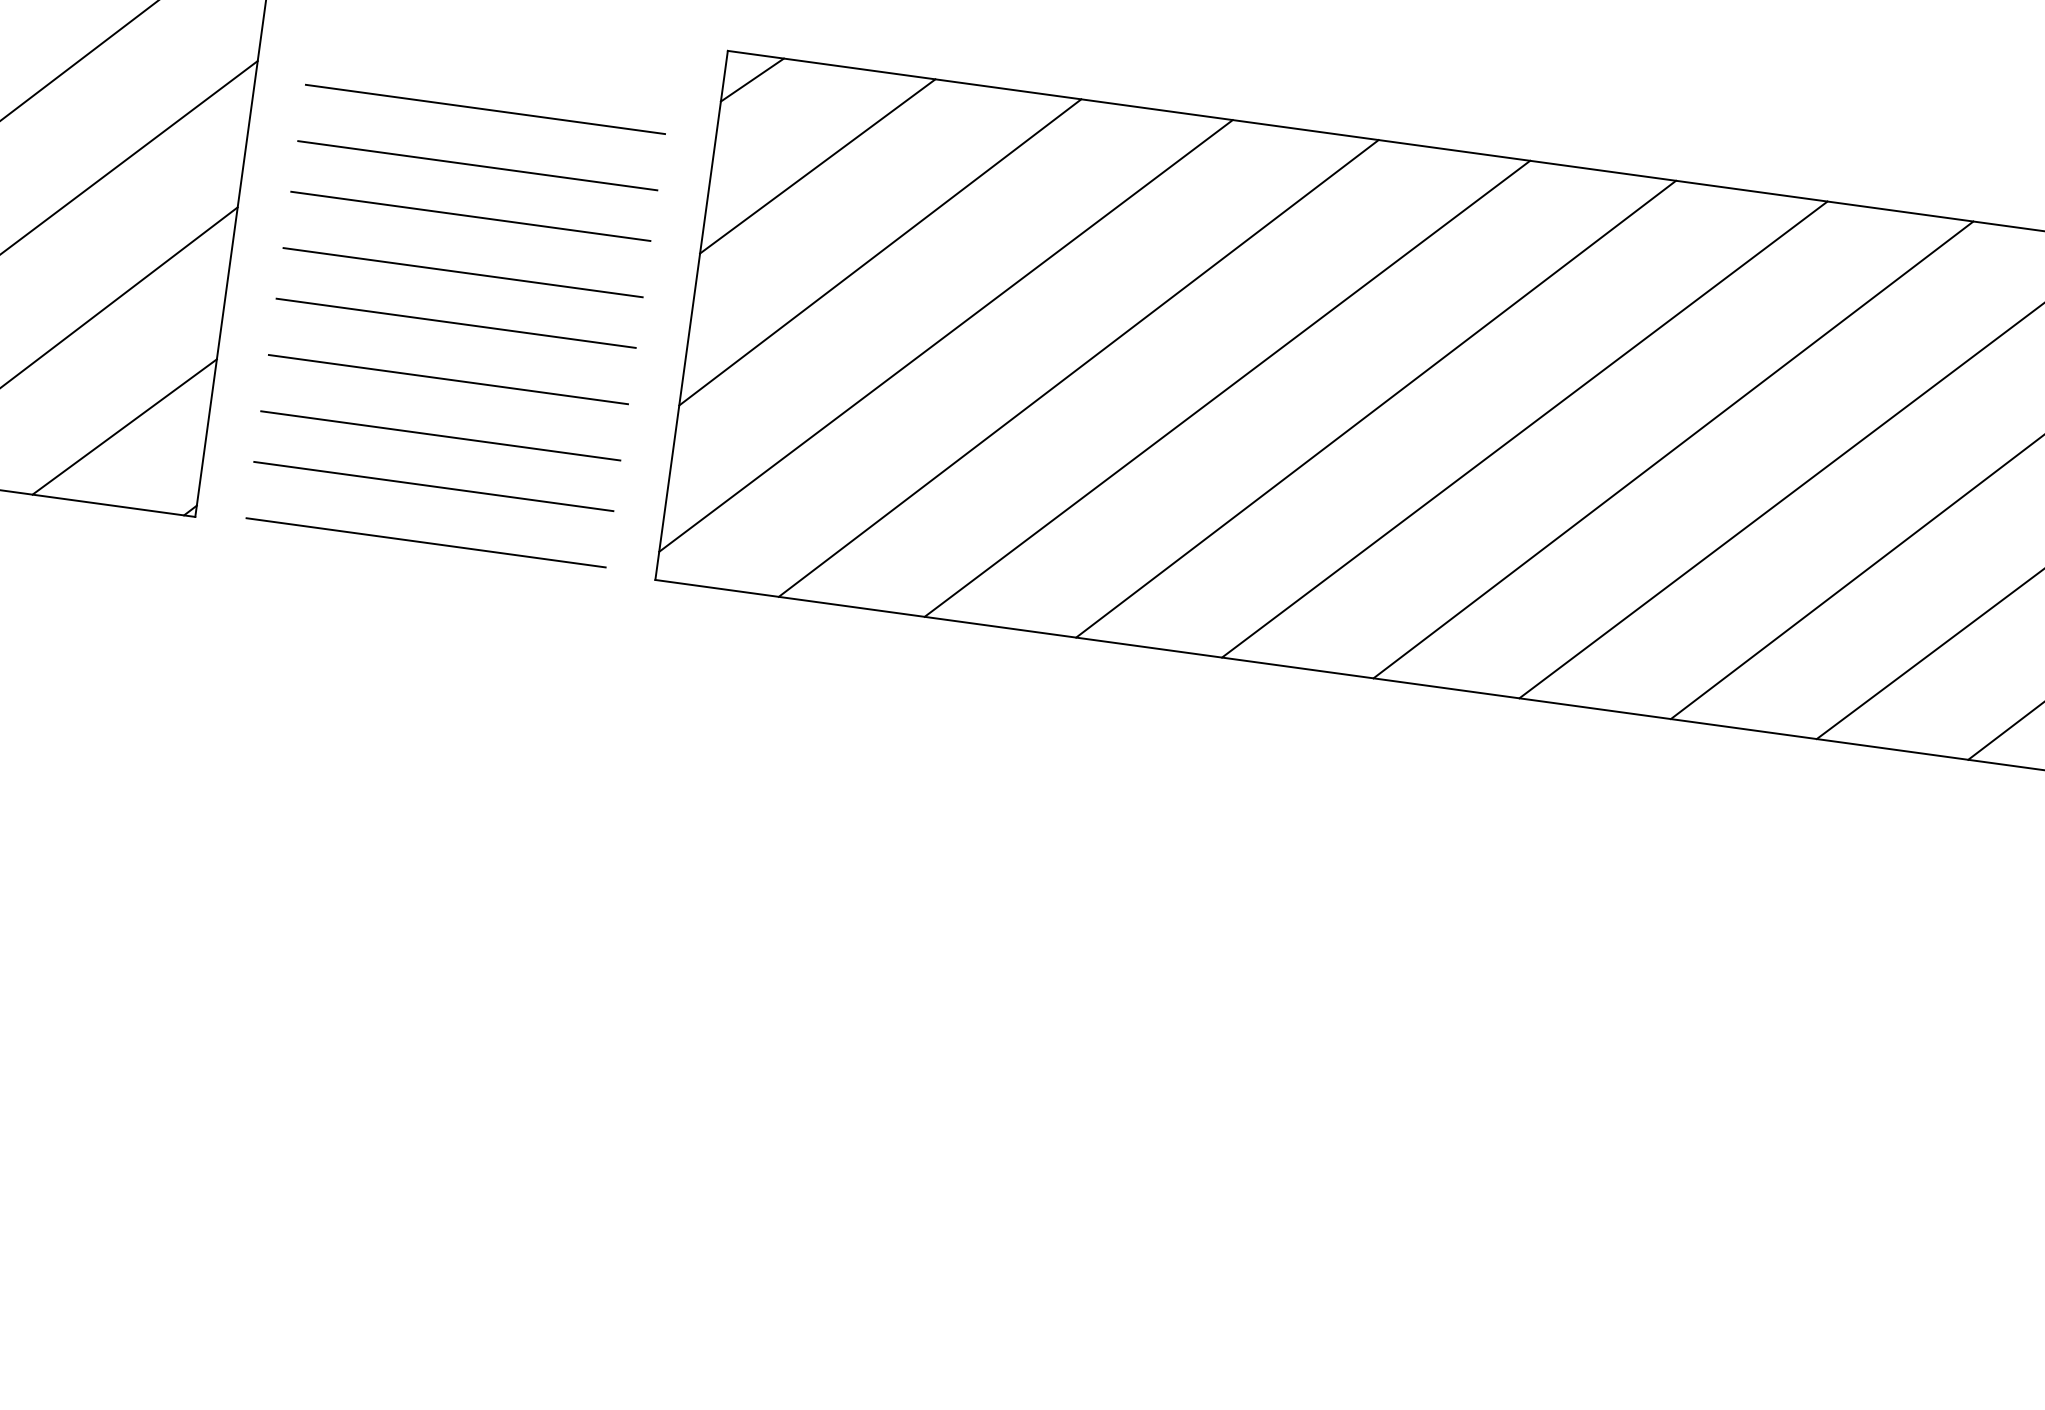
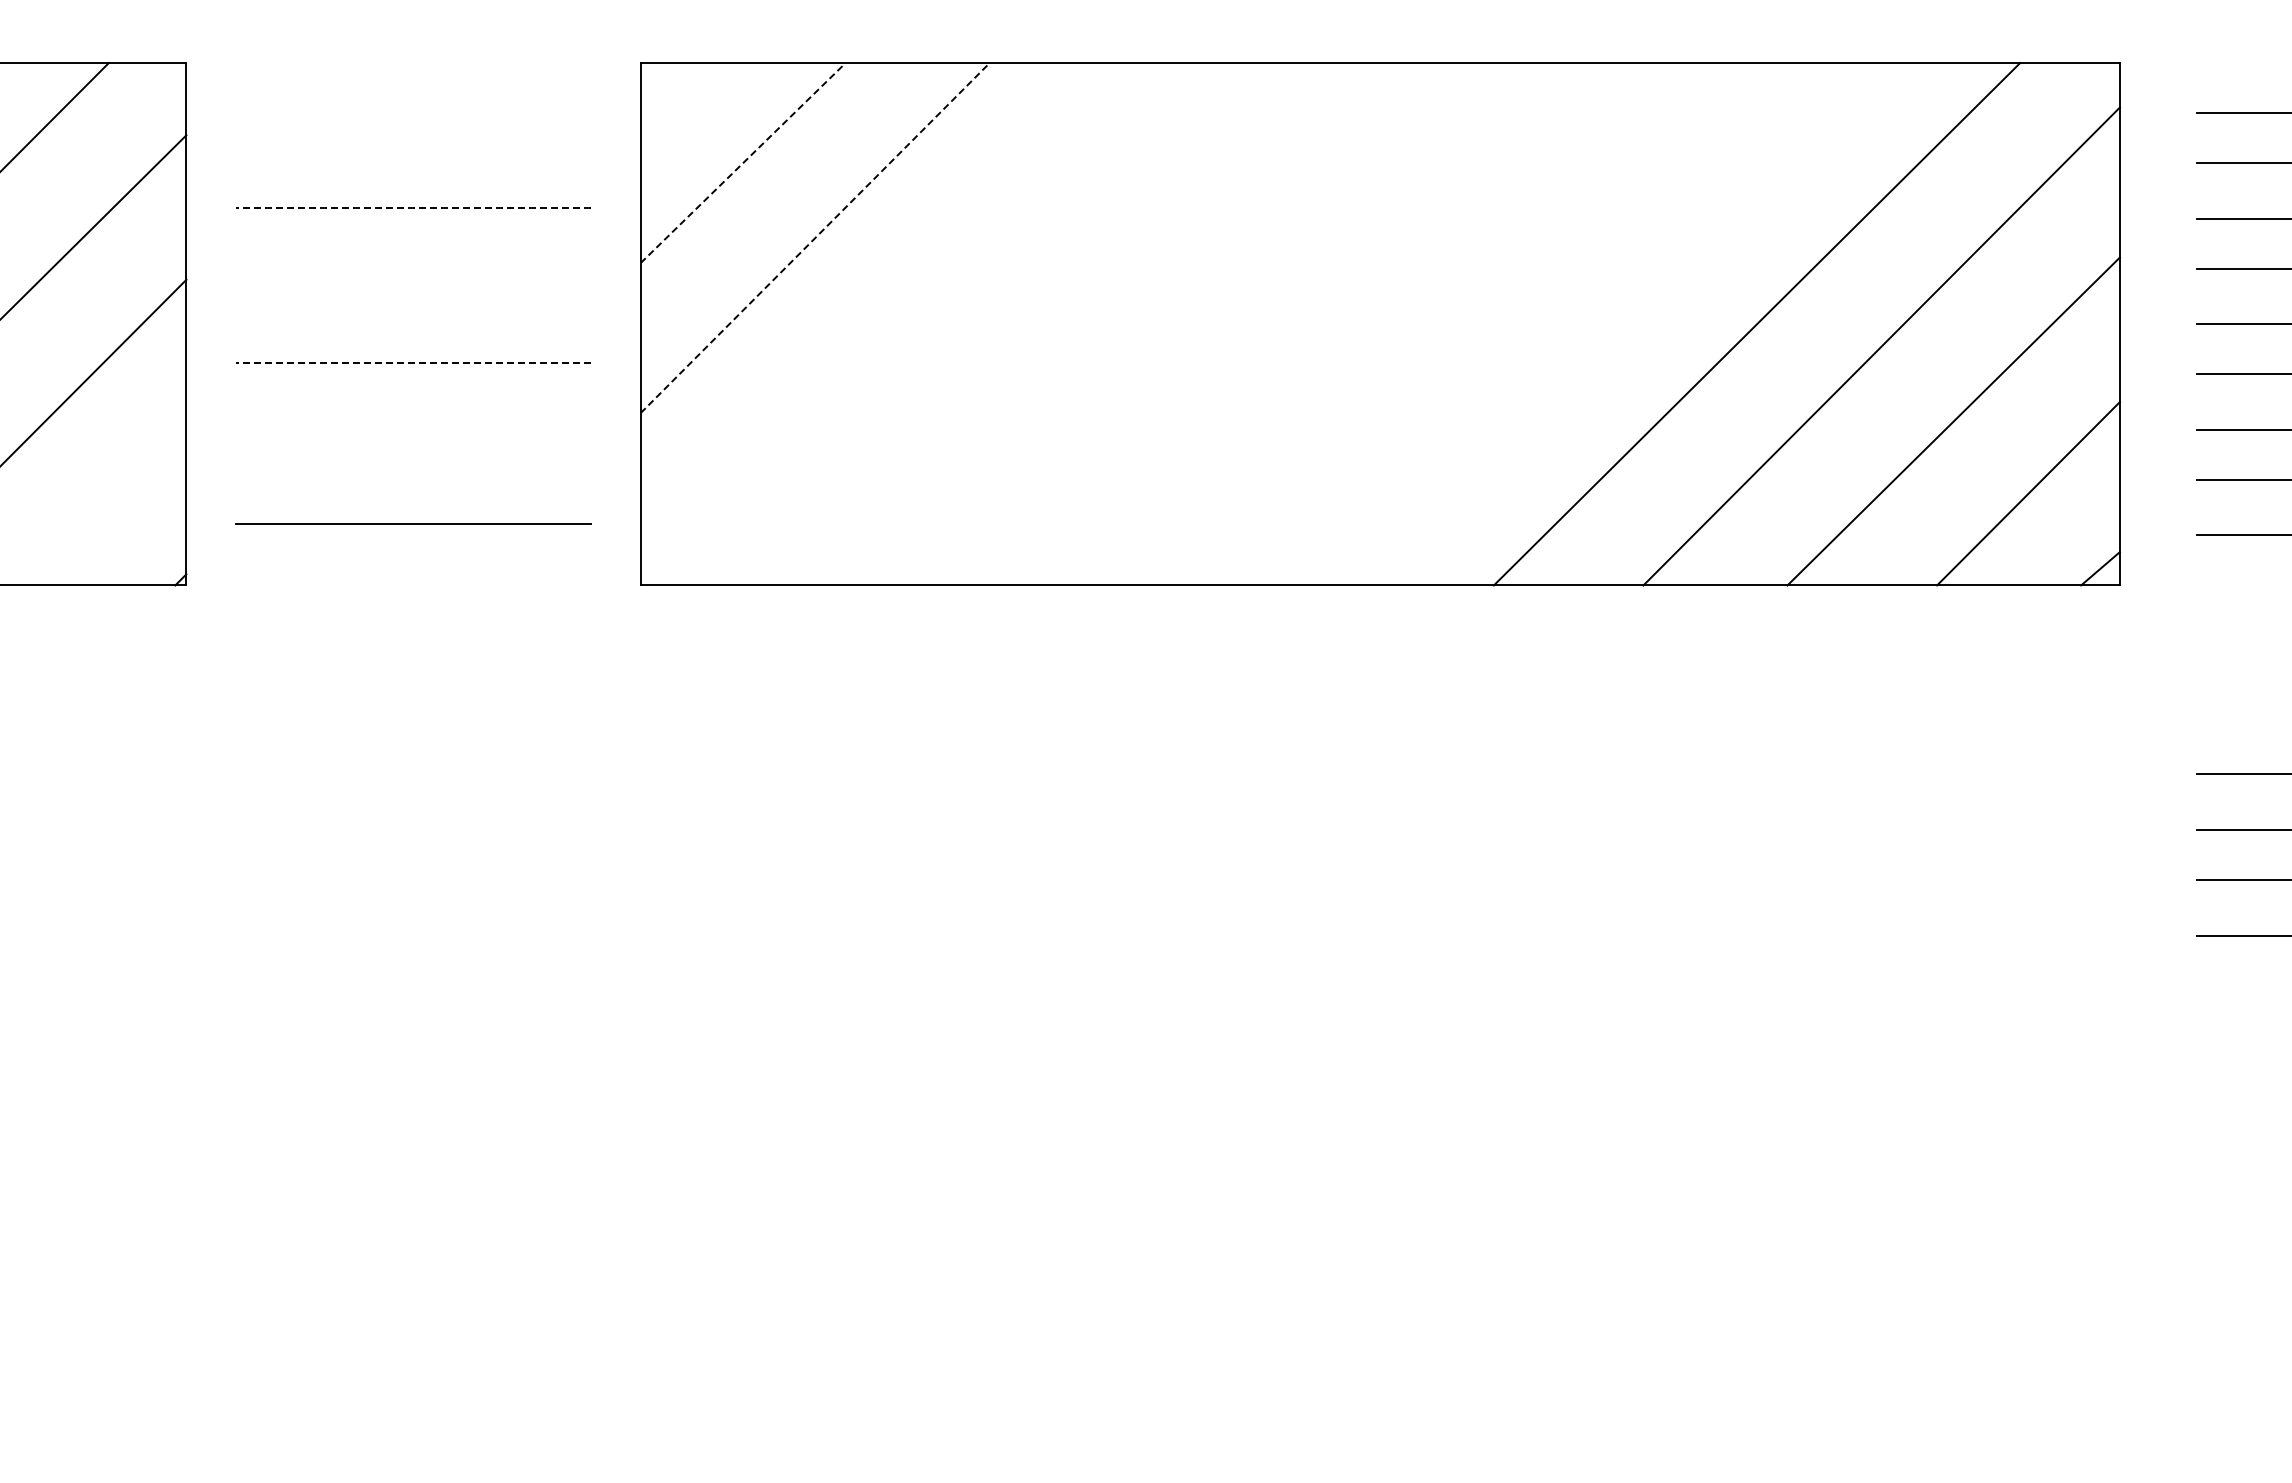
line: (752, 80) -> (668, 88), removed
line: (485, 108) -> (413, 151), removed
line: (477, 165) -> (413, 207), solid -> dashed
line: (818, 165) -> (743, 162), solid -> dashed
line: (470, 216) -> (413, 257), removed
line: (880, 251) -> (815, 237), solid -> dashed
line: (463, 273) -> (413, 313), removed
line: (456, 323) -> (413, 363), solid -> dashed
line: (945, 336) -> (889, 310), removed
line: (1078, 368) -> (1022, 324), removed
line: (448, 379) -> (413, 418), removed
line: (1227, 389) -> (1169, 324), removed
line: (1375, 409) -> (1316, 324), removed
line: (124, 426) -> (105, 507), removed
line: (1524, 429) -> (1463, 324), removed
line: (440, 436) -> (413, 474), removed
line: (1672, 450) -> (1609, 324), removed
line: (426, 542) -> (413, 579), removed

